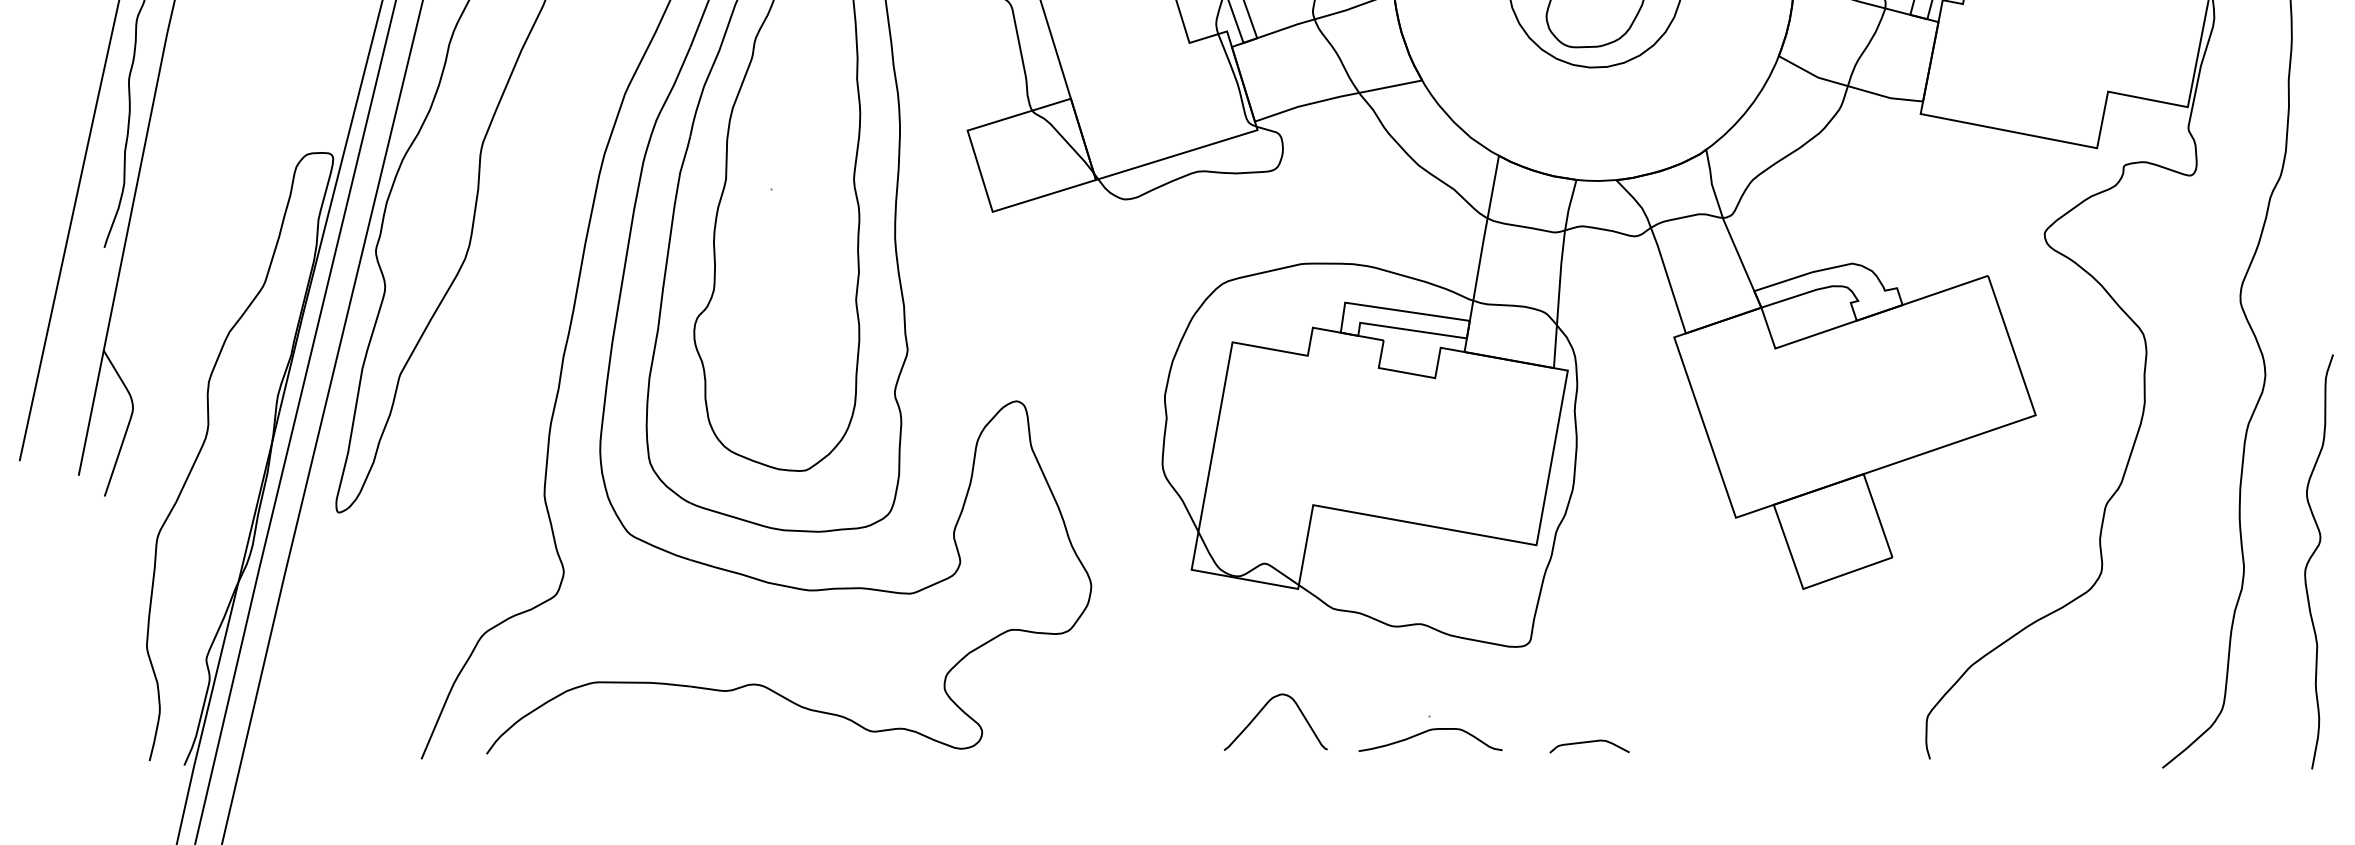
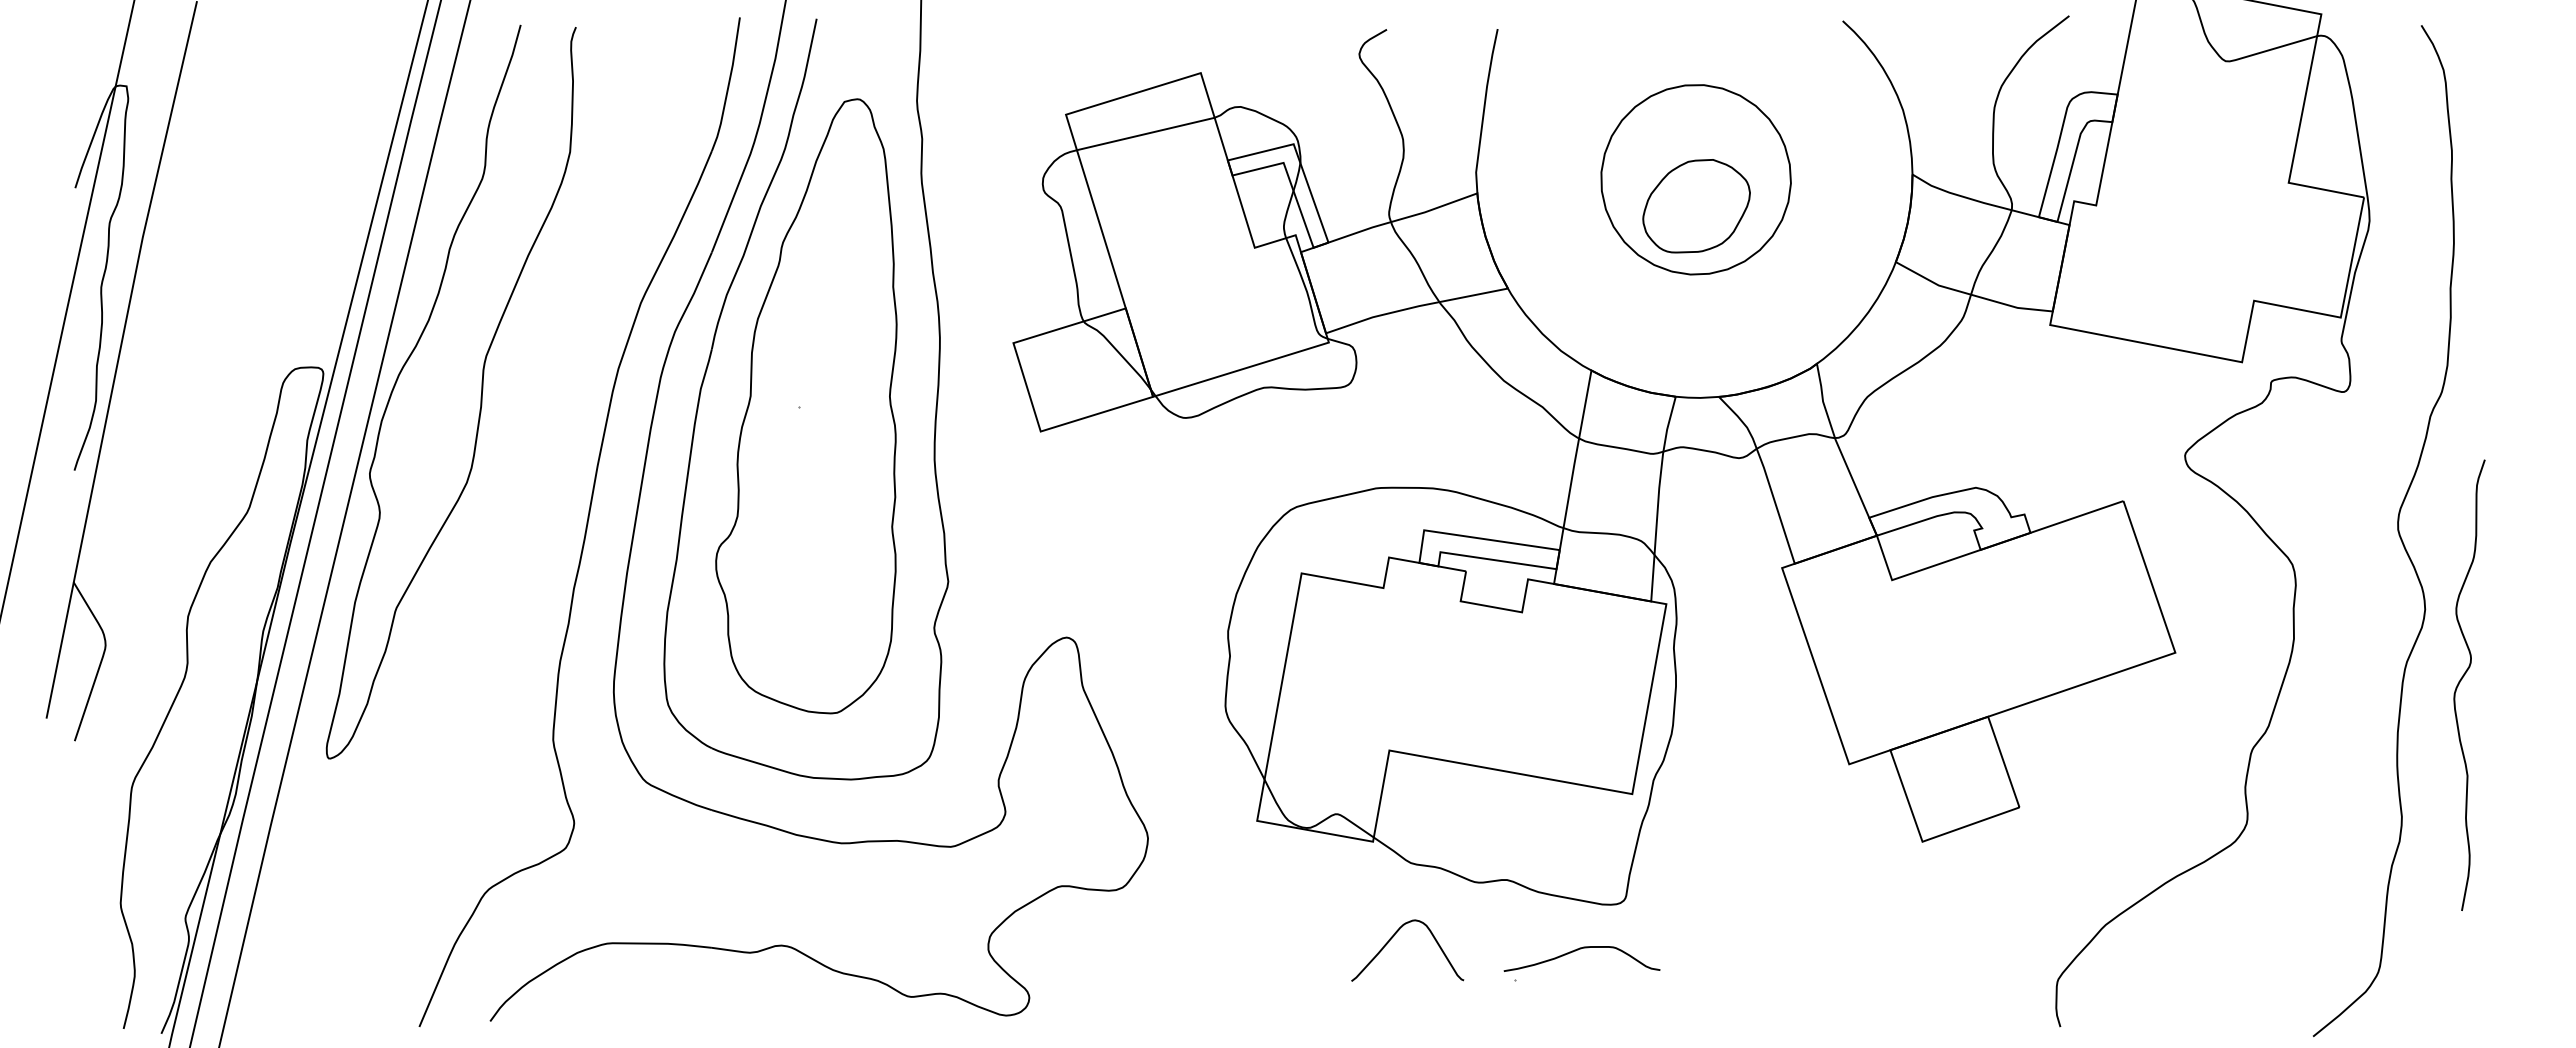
curve: (2312, 556) -> (2462, 679), moved
curve: (1263, 709) -> (1394, 936), moved
curve: (1427, 732) -> (1578, 950), moved
curve: (1587, 743) -> (1687, 1009), removed

